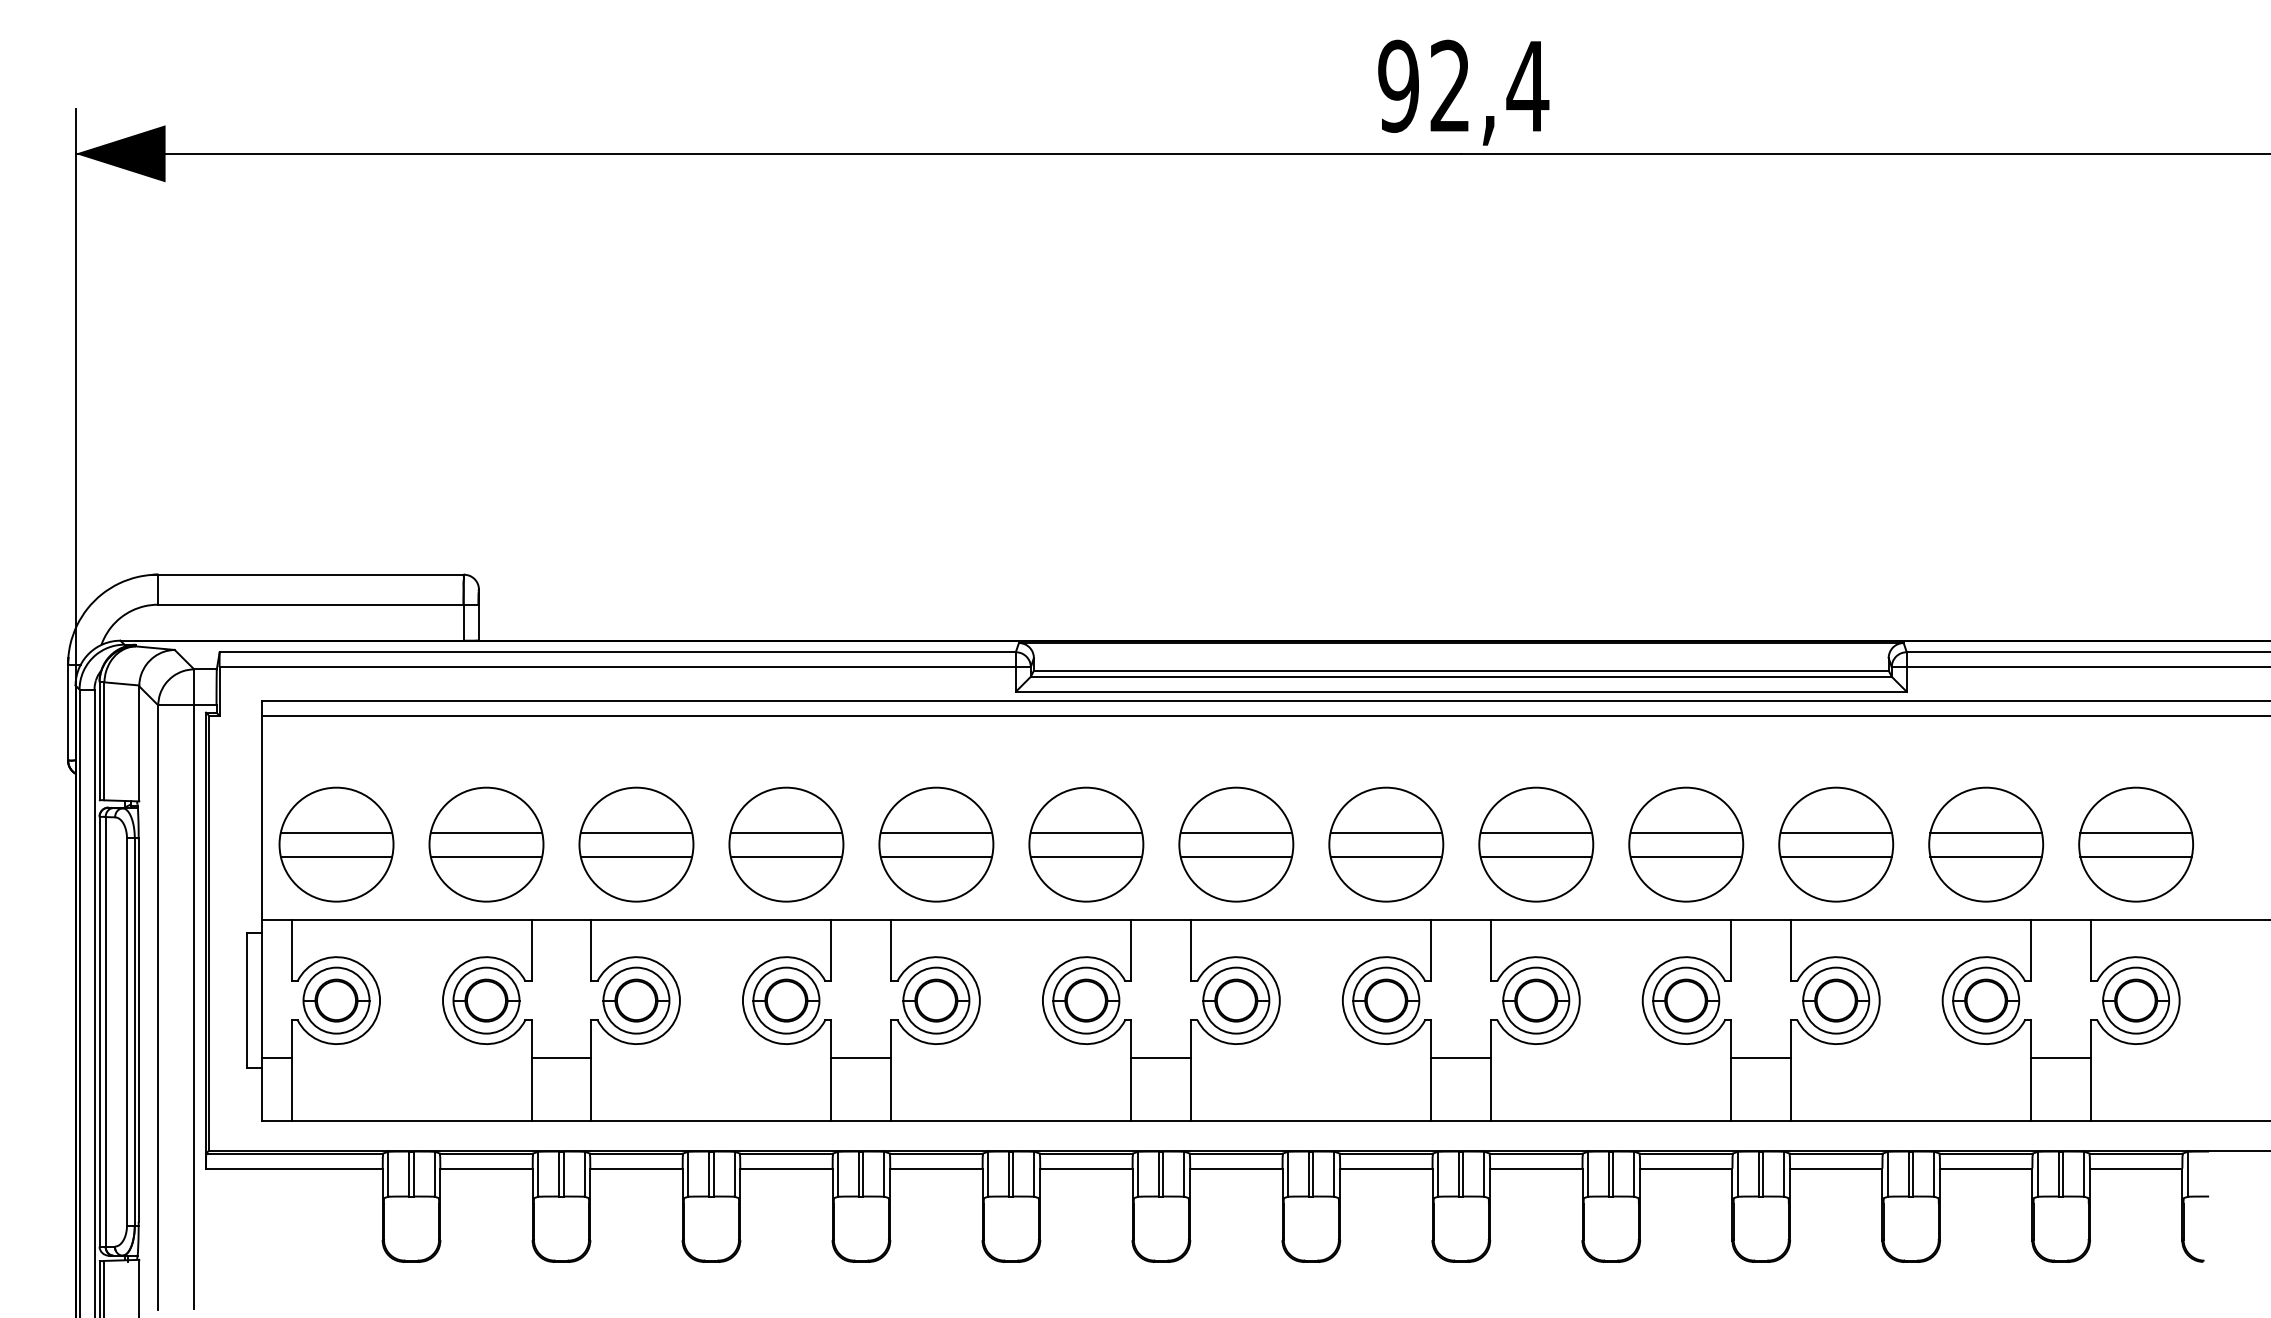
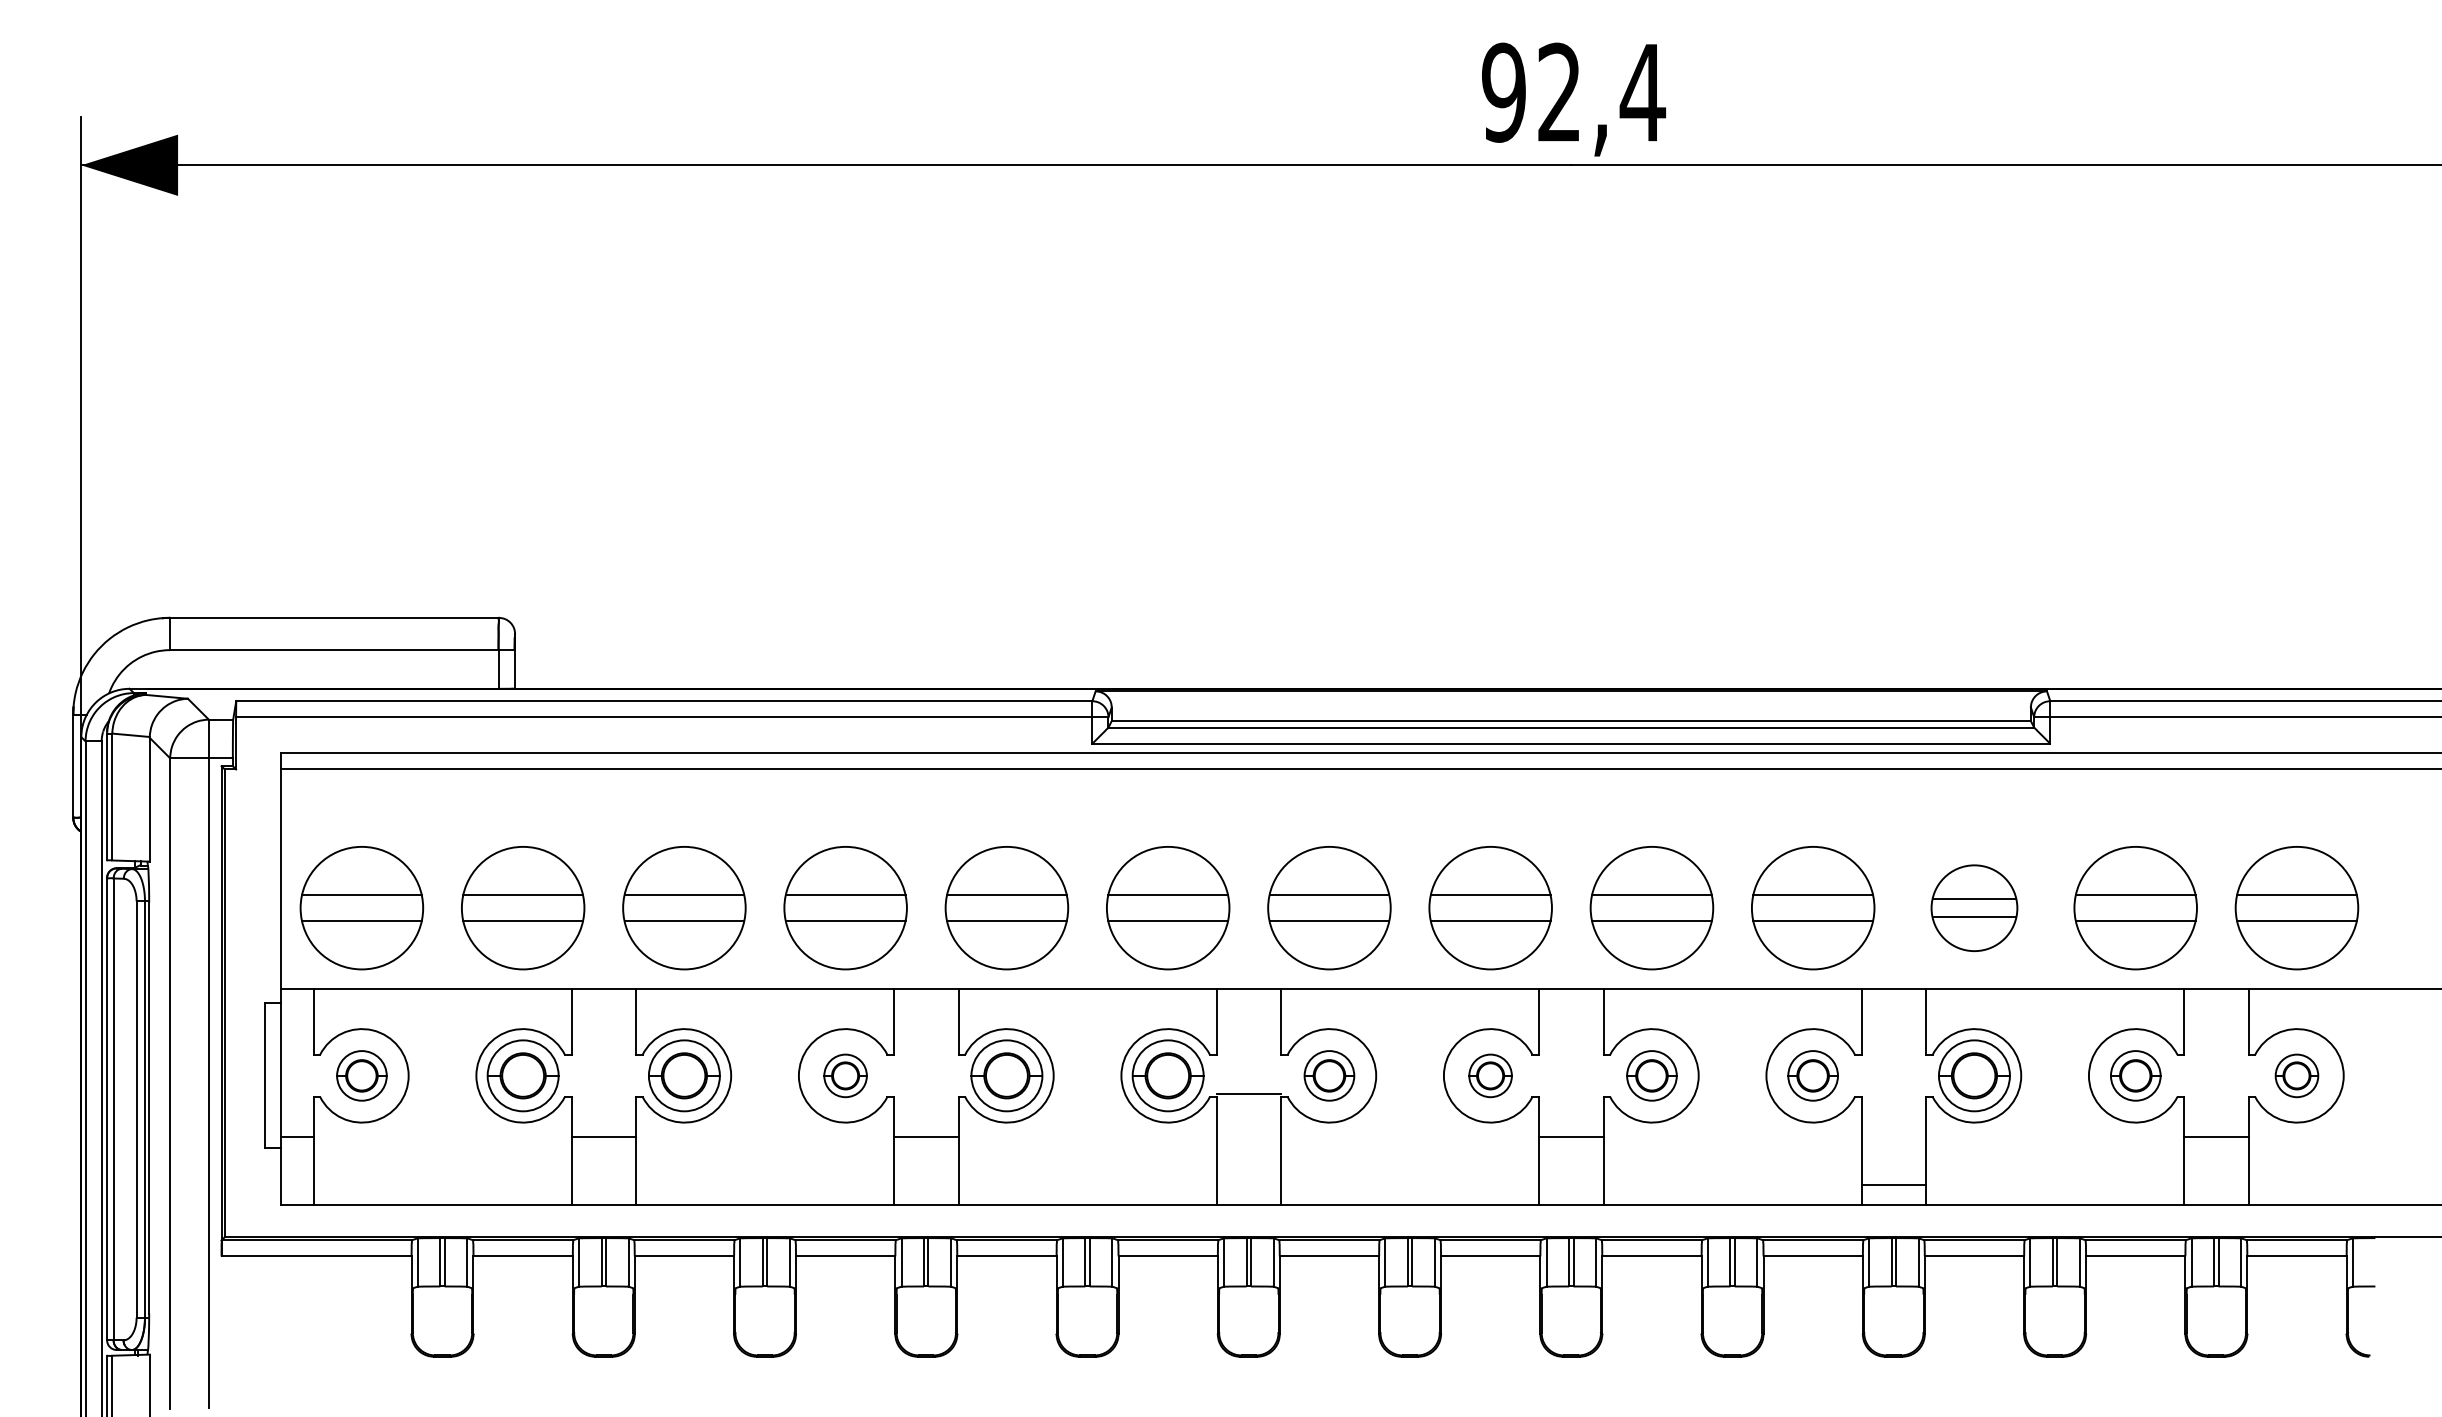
part: (1836, 845) -> (1974, 908), size x0.7
part: (336, 1000) -> (361, 1075), size x0.7
part: (786, 1000) -> (845, 1075), size x0.6
part: (1236, 1000) -> (1329, 1075), size x0.7
part: (1386, 1000) -> (1490, 1075), size x0.6
part: (1535, 1000) -> (1651, 1075), size x0.7
part: (1685, 1000) -> (1812, 1075), size x0.7
part: (1985, 1000) -> (2135, 1075), size x0.7
part: (2135, 1000) -> (2296, 1075), size x0.6
line: (1161, 1057) -> (1248, 1094), moved
line: (1760, 1057) -> (1893, 1185), moved

